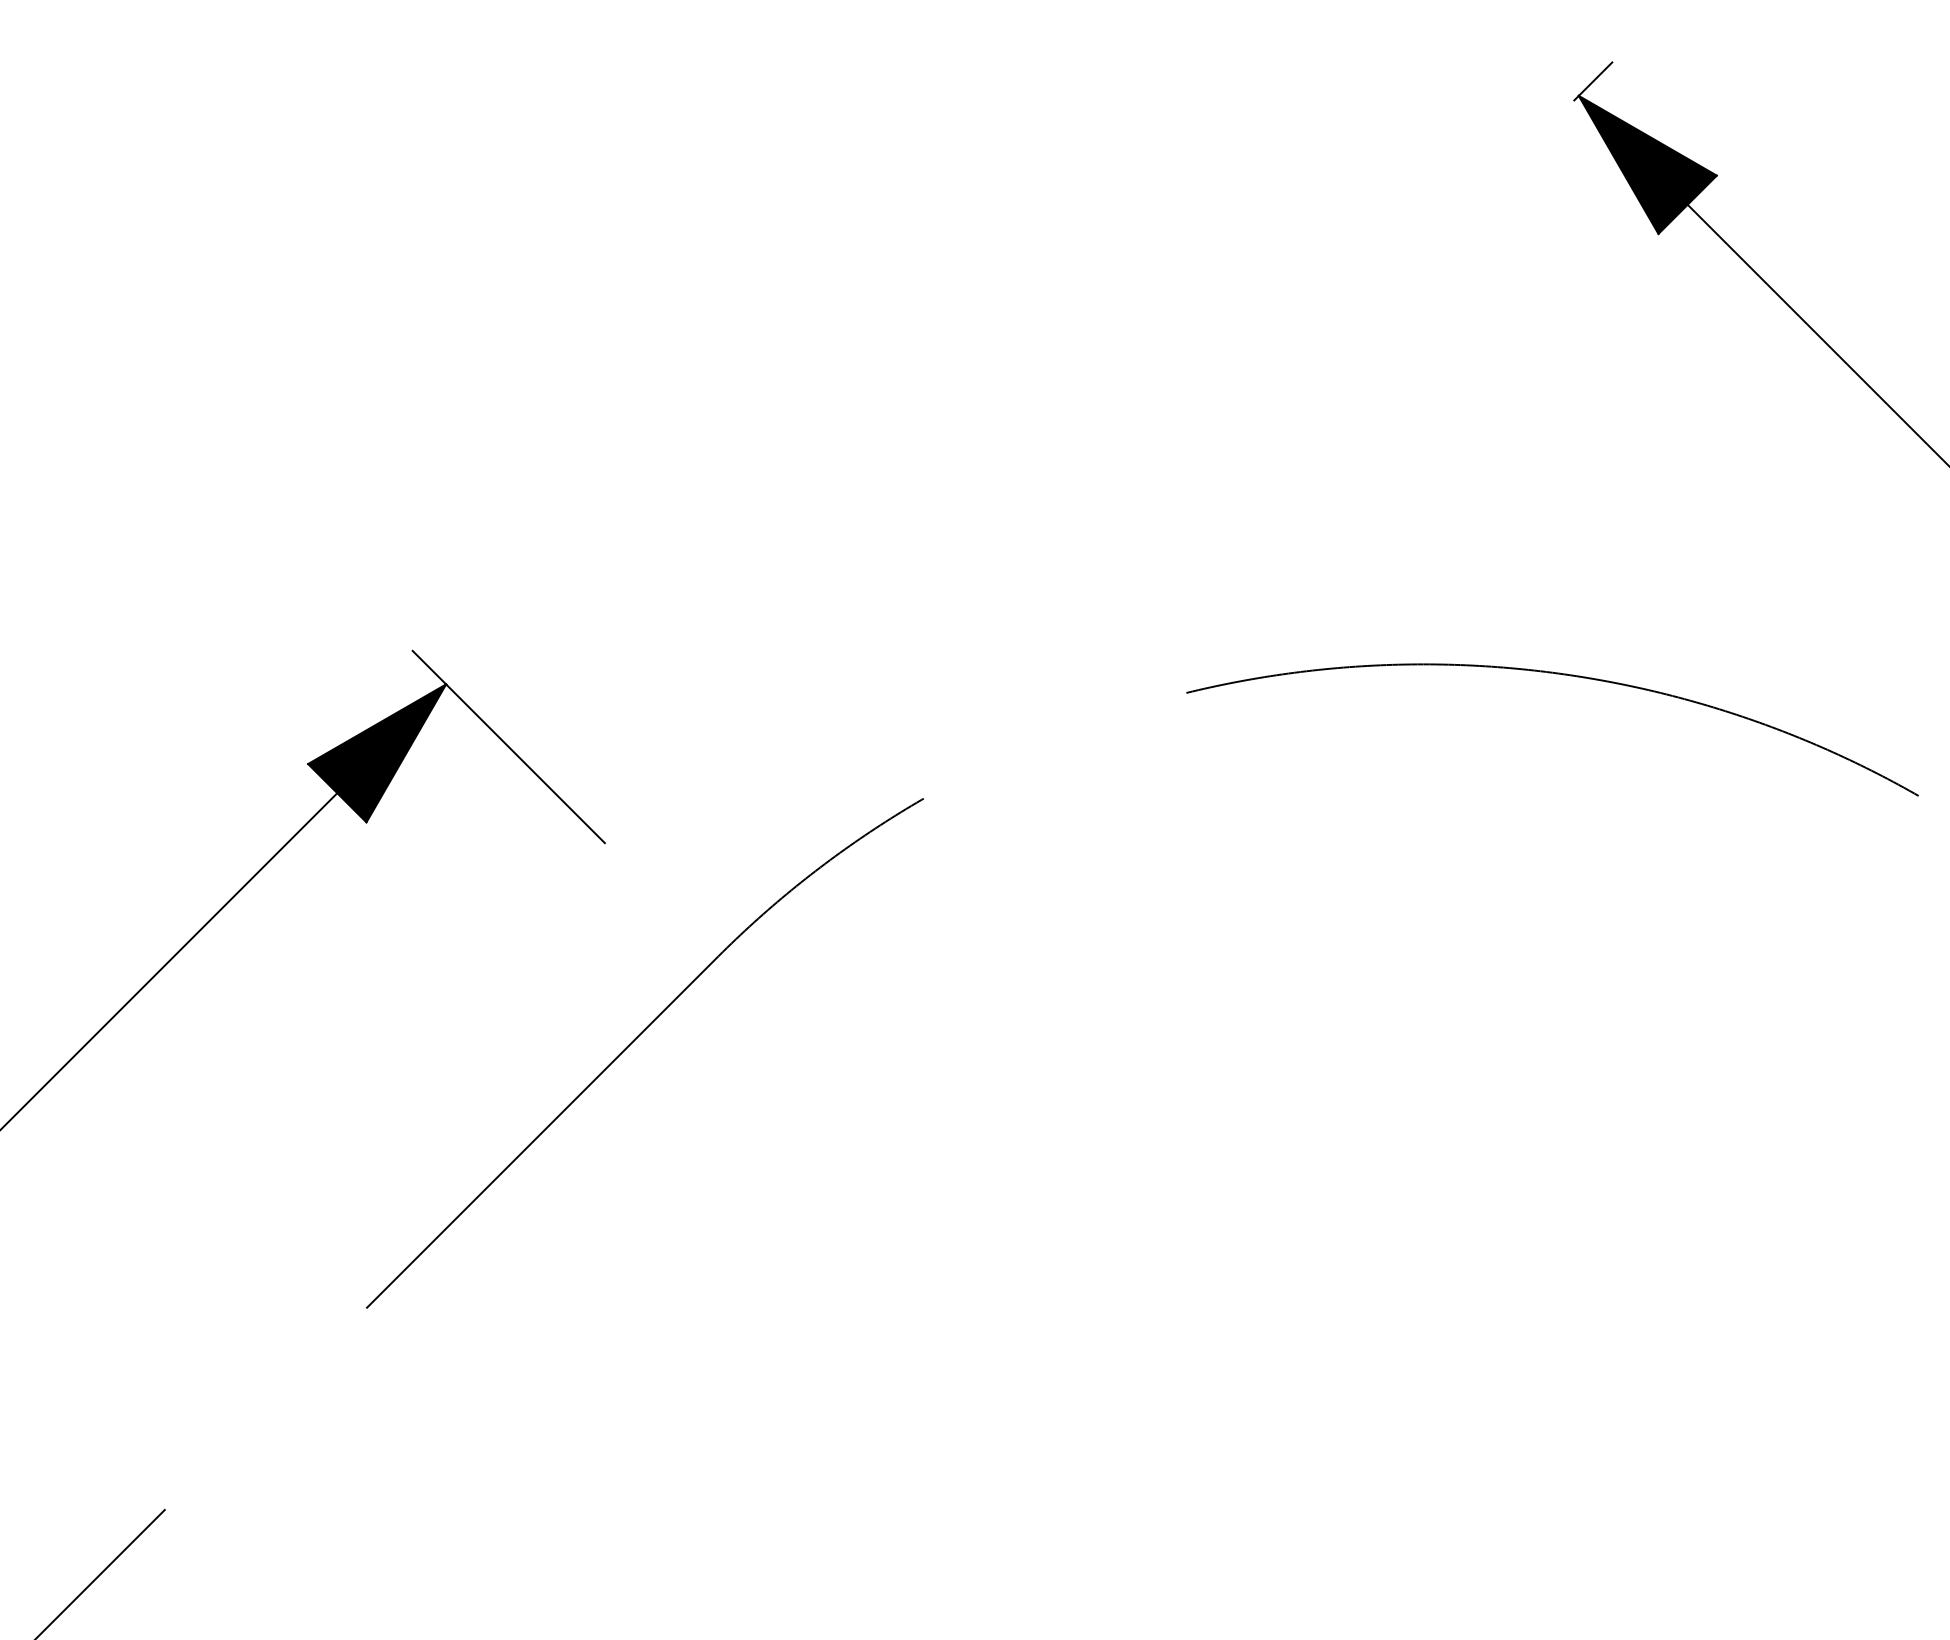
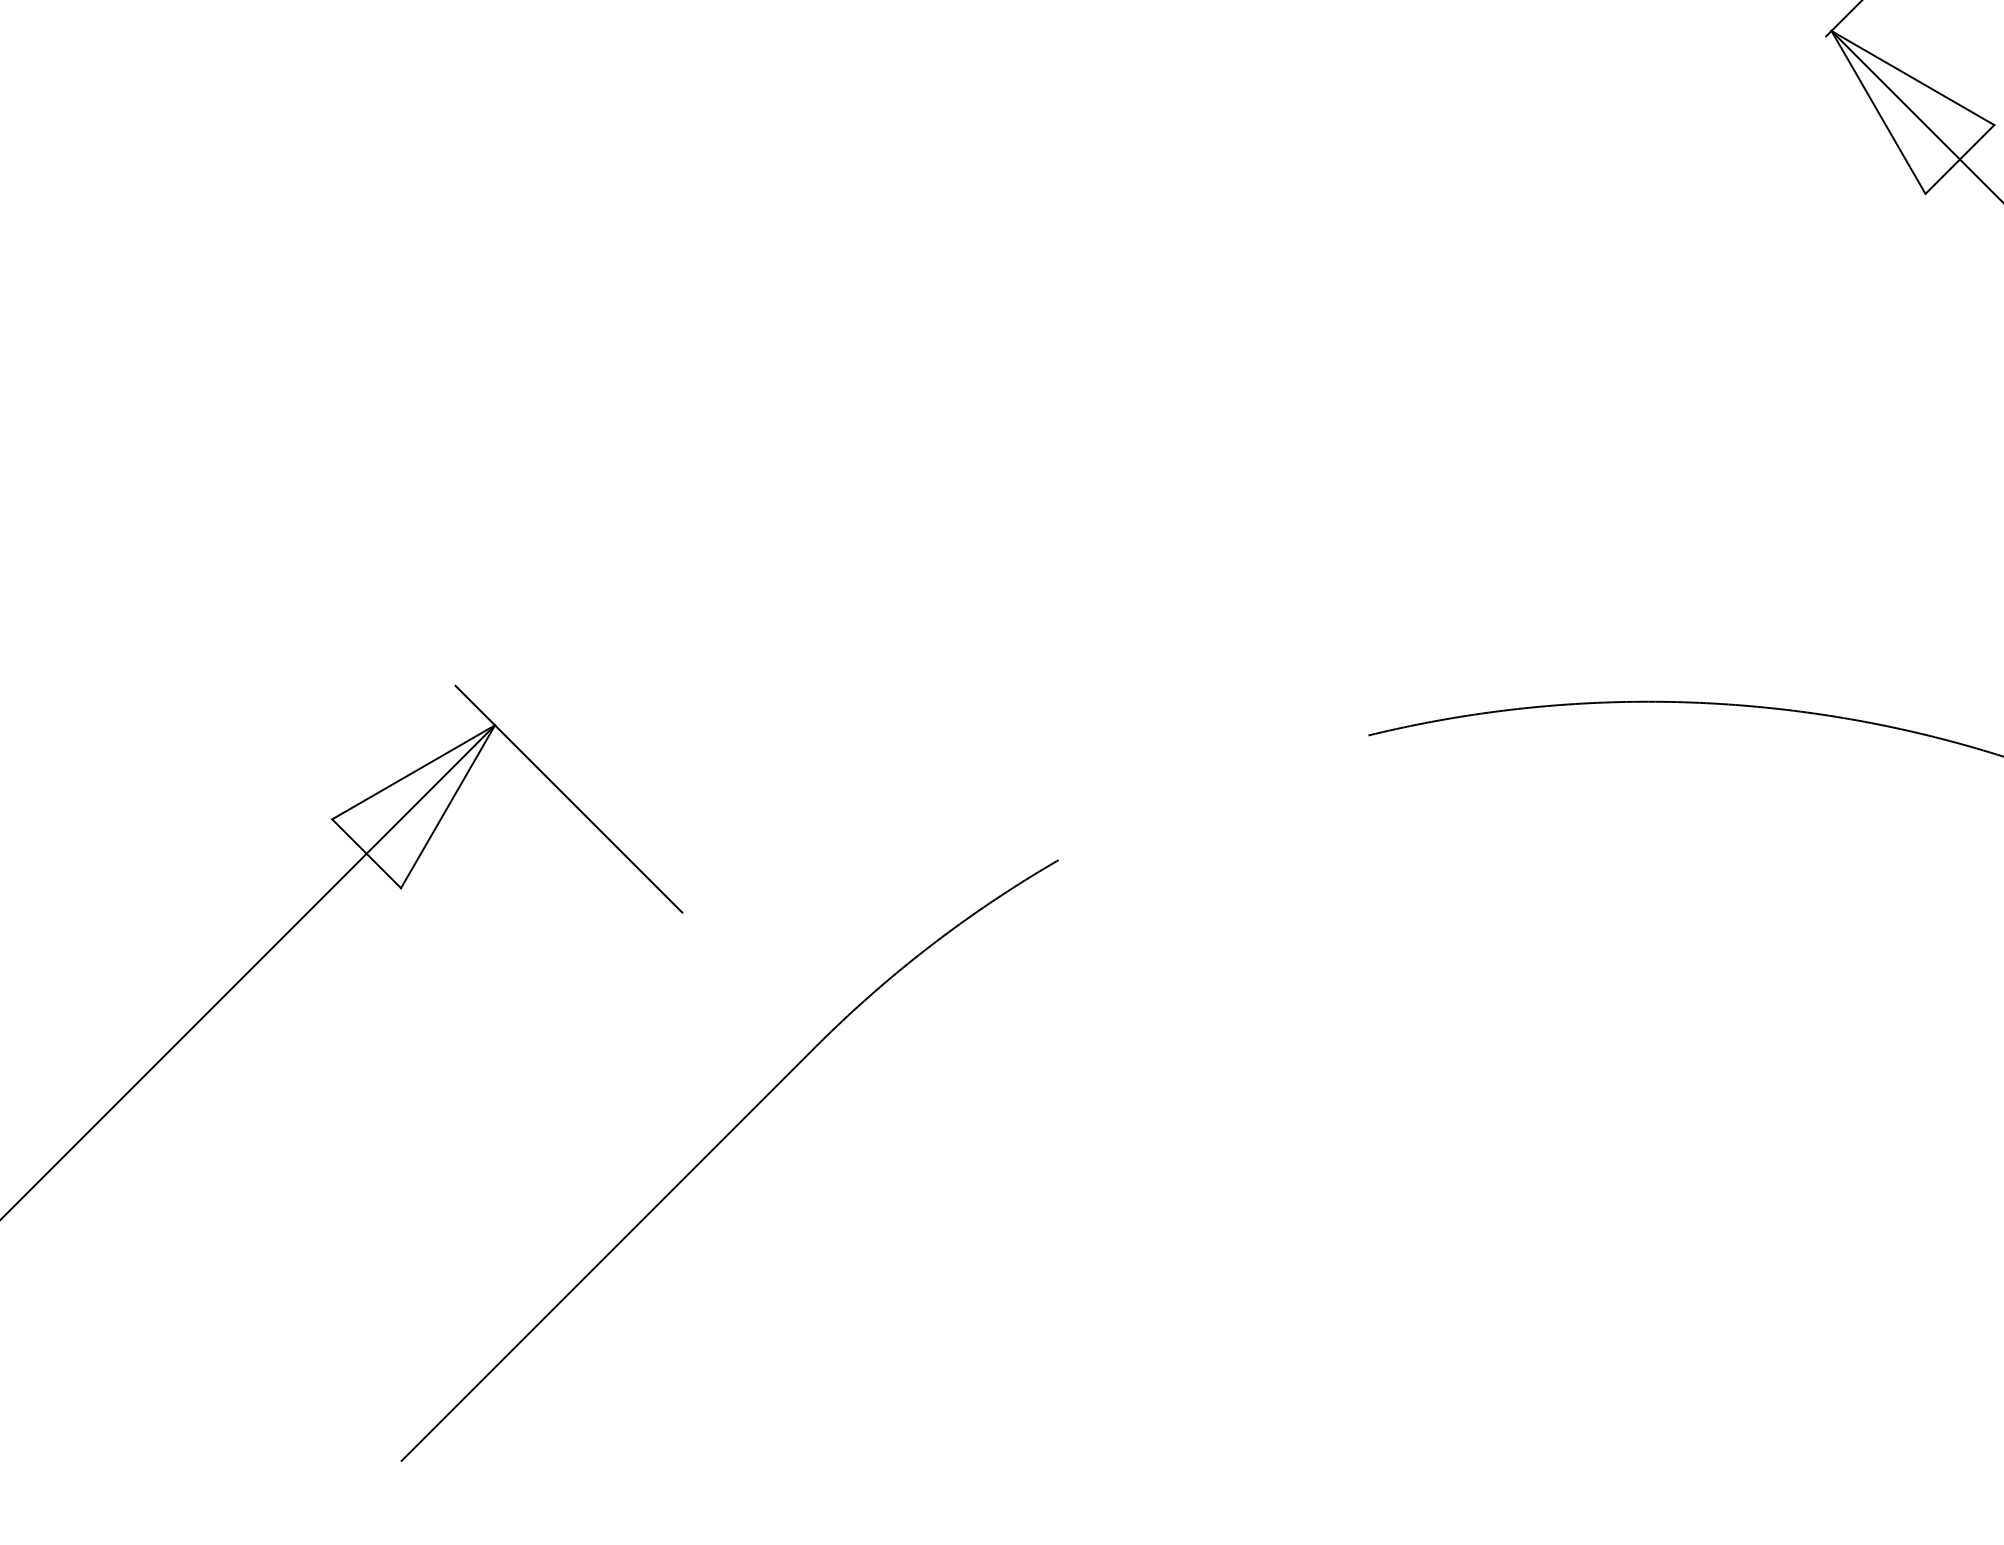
fill: (1647, 164) -> (1912, 111), removed
fill: (377, 753) -> (414, 806), removed

